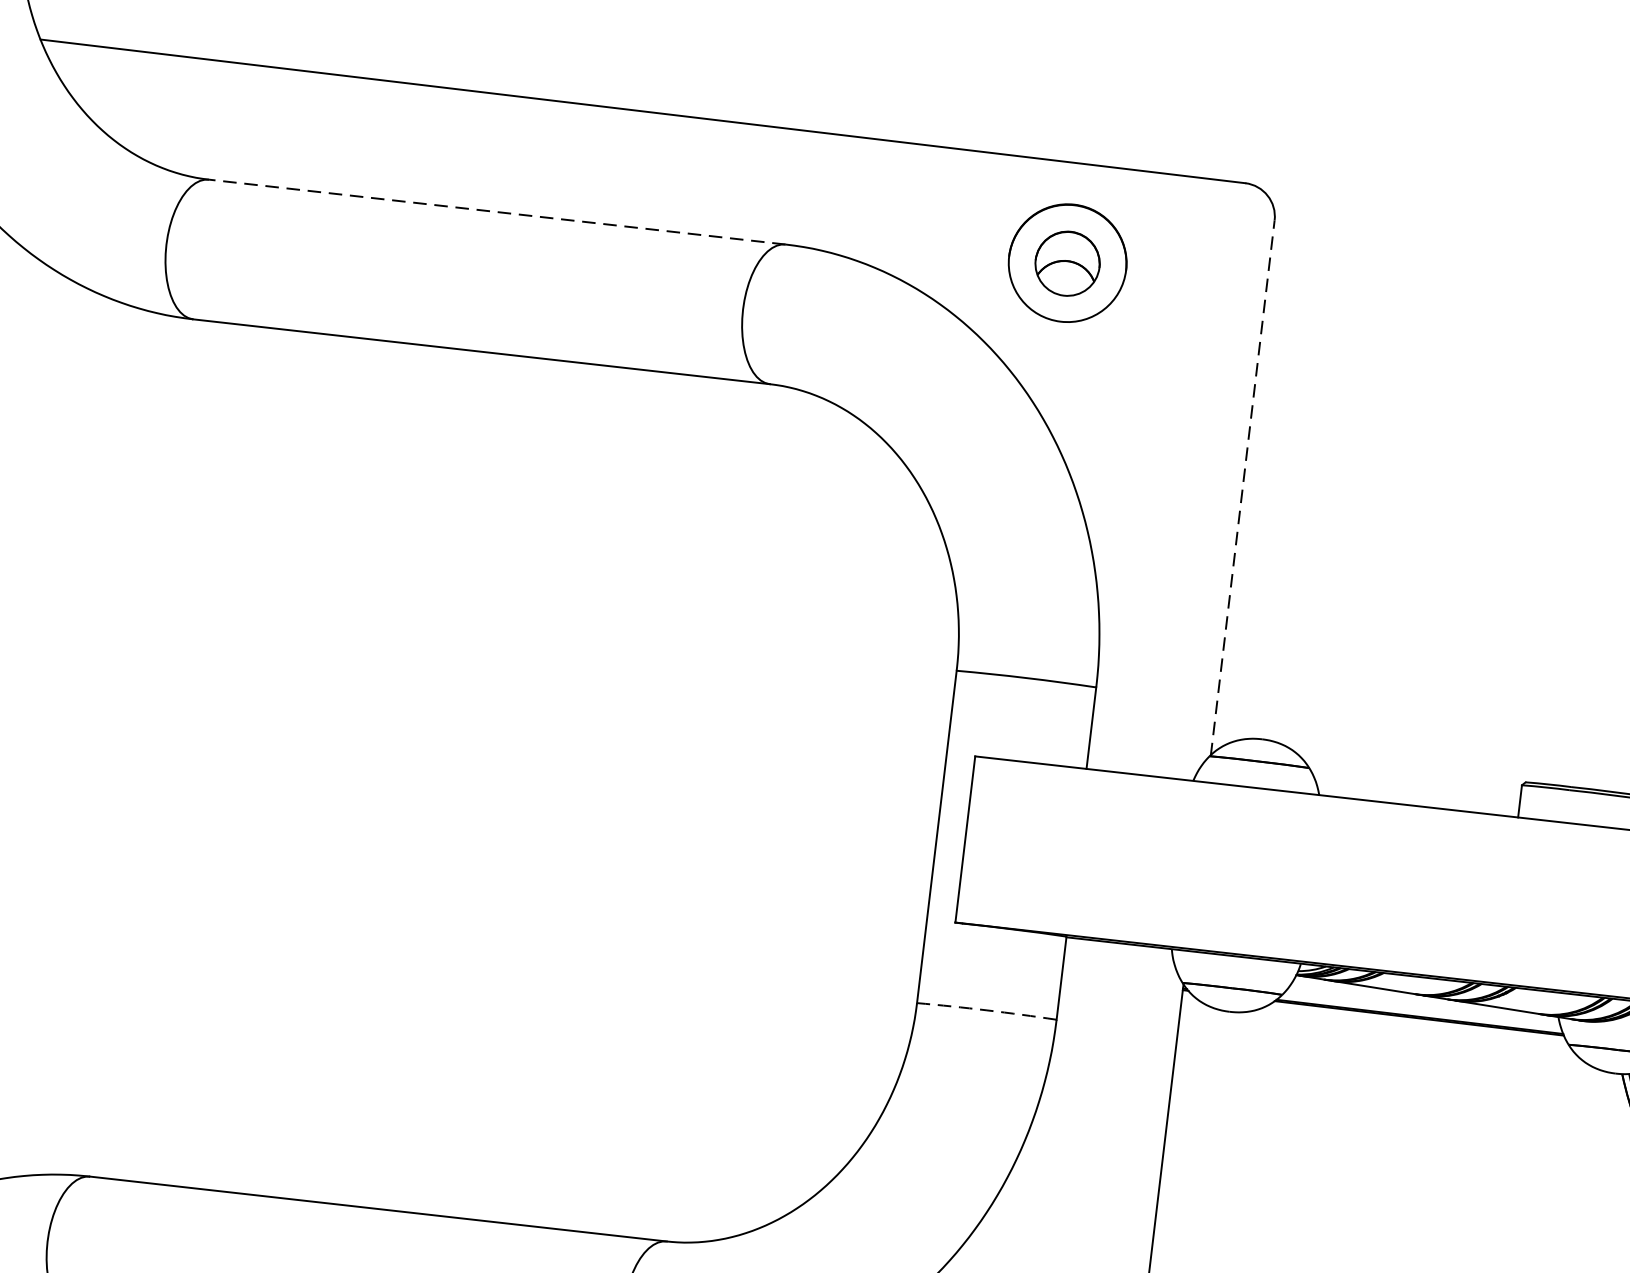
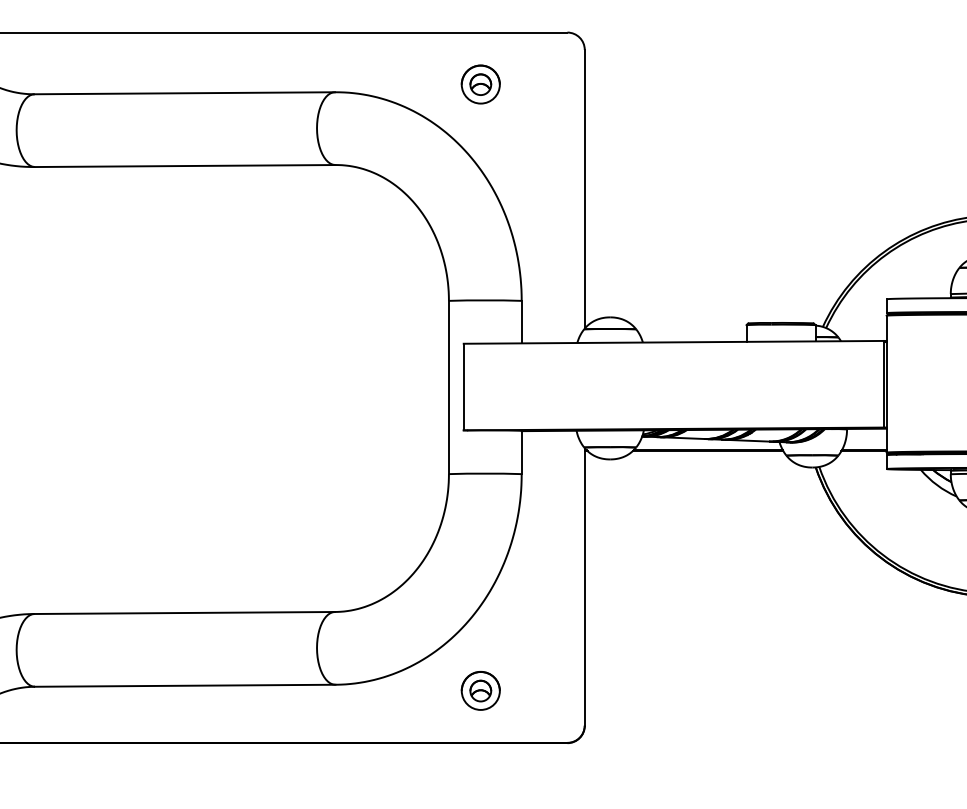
line: (496, 212) -> (184, 93), dashed -> solid
part: (1066, 262) -> (480, 84), size x0.62
line: (1242, 488) -> (584, 189), dashed -> solid
arc: (987, 1010) -> (485, 473), dashed -> solid

